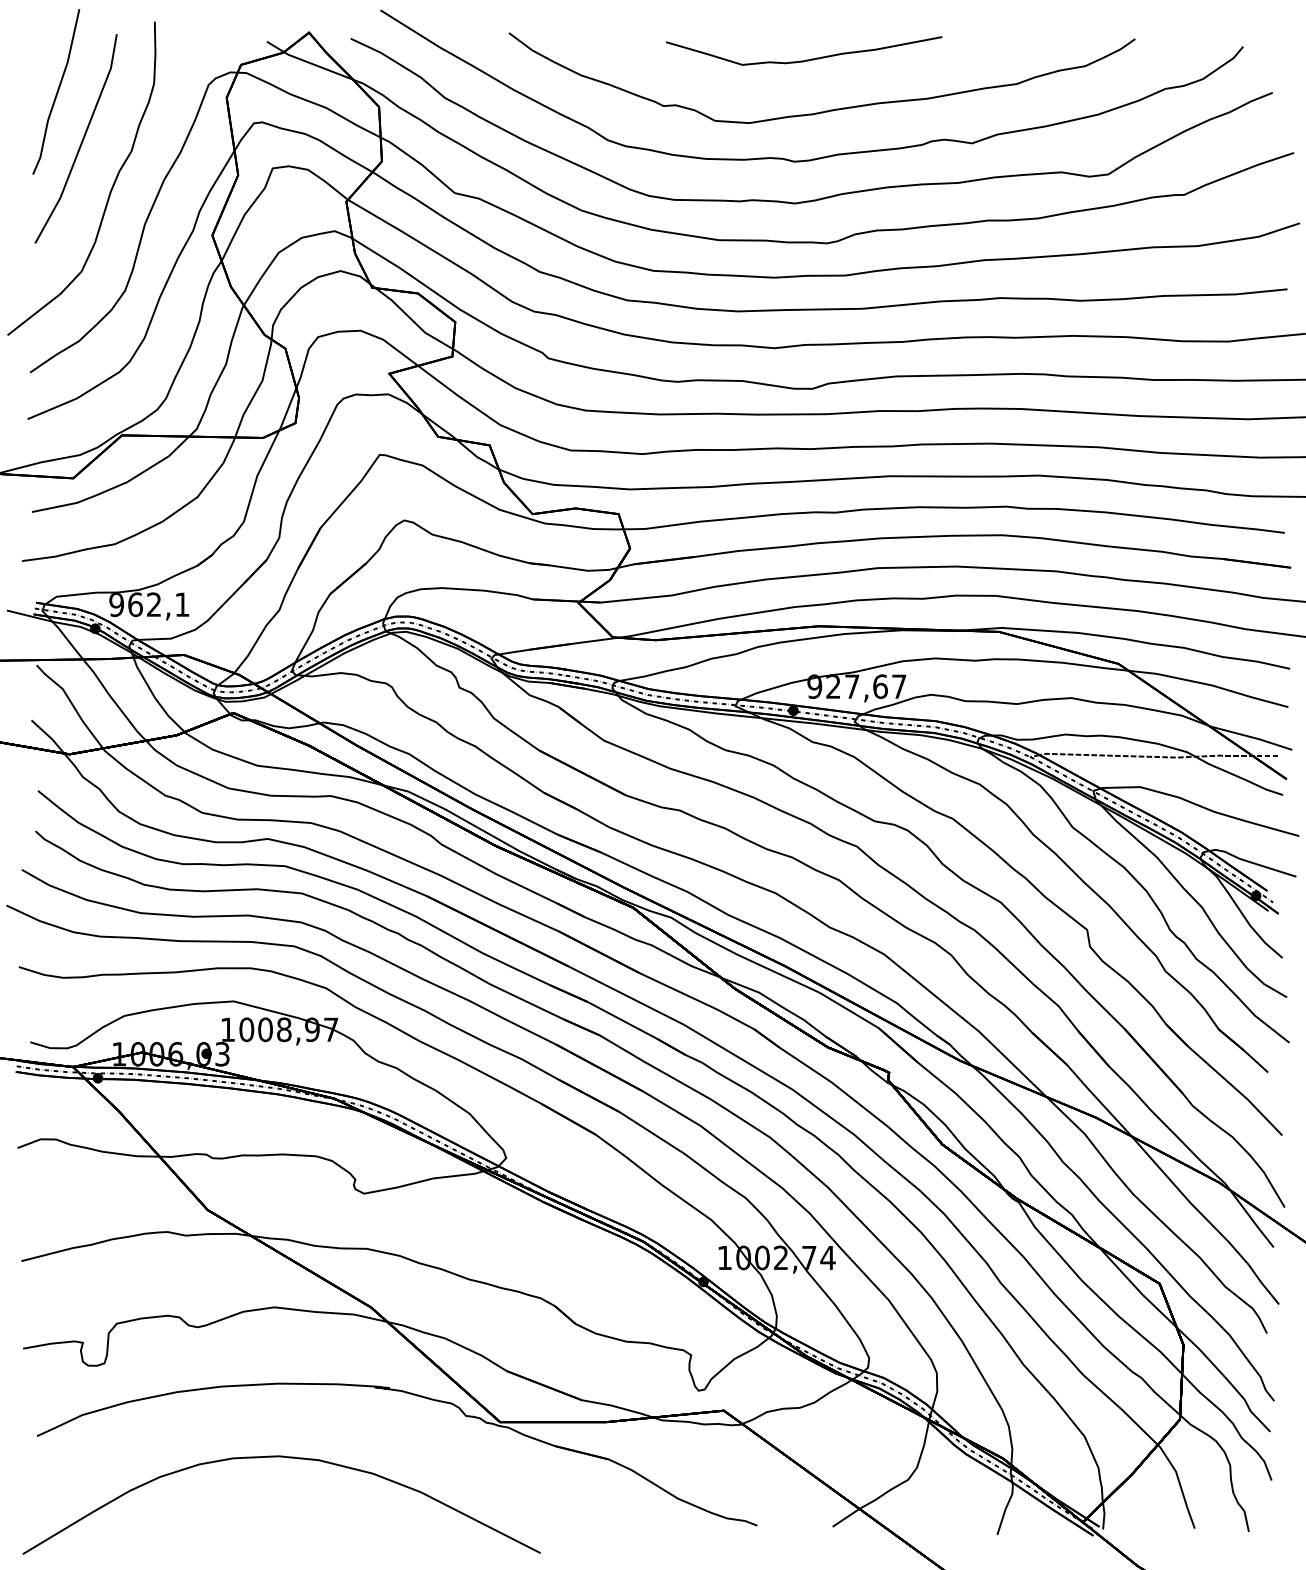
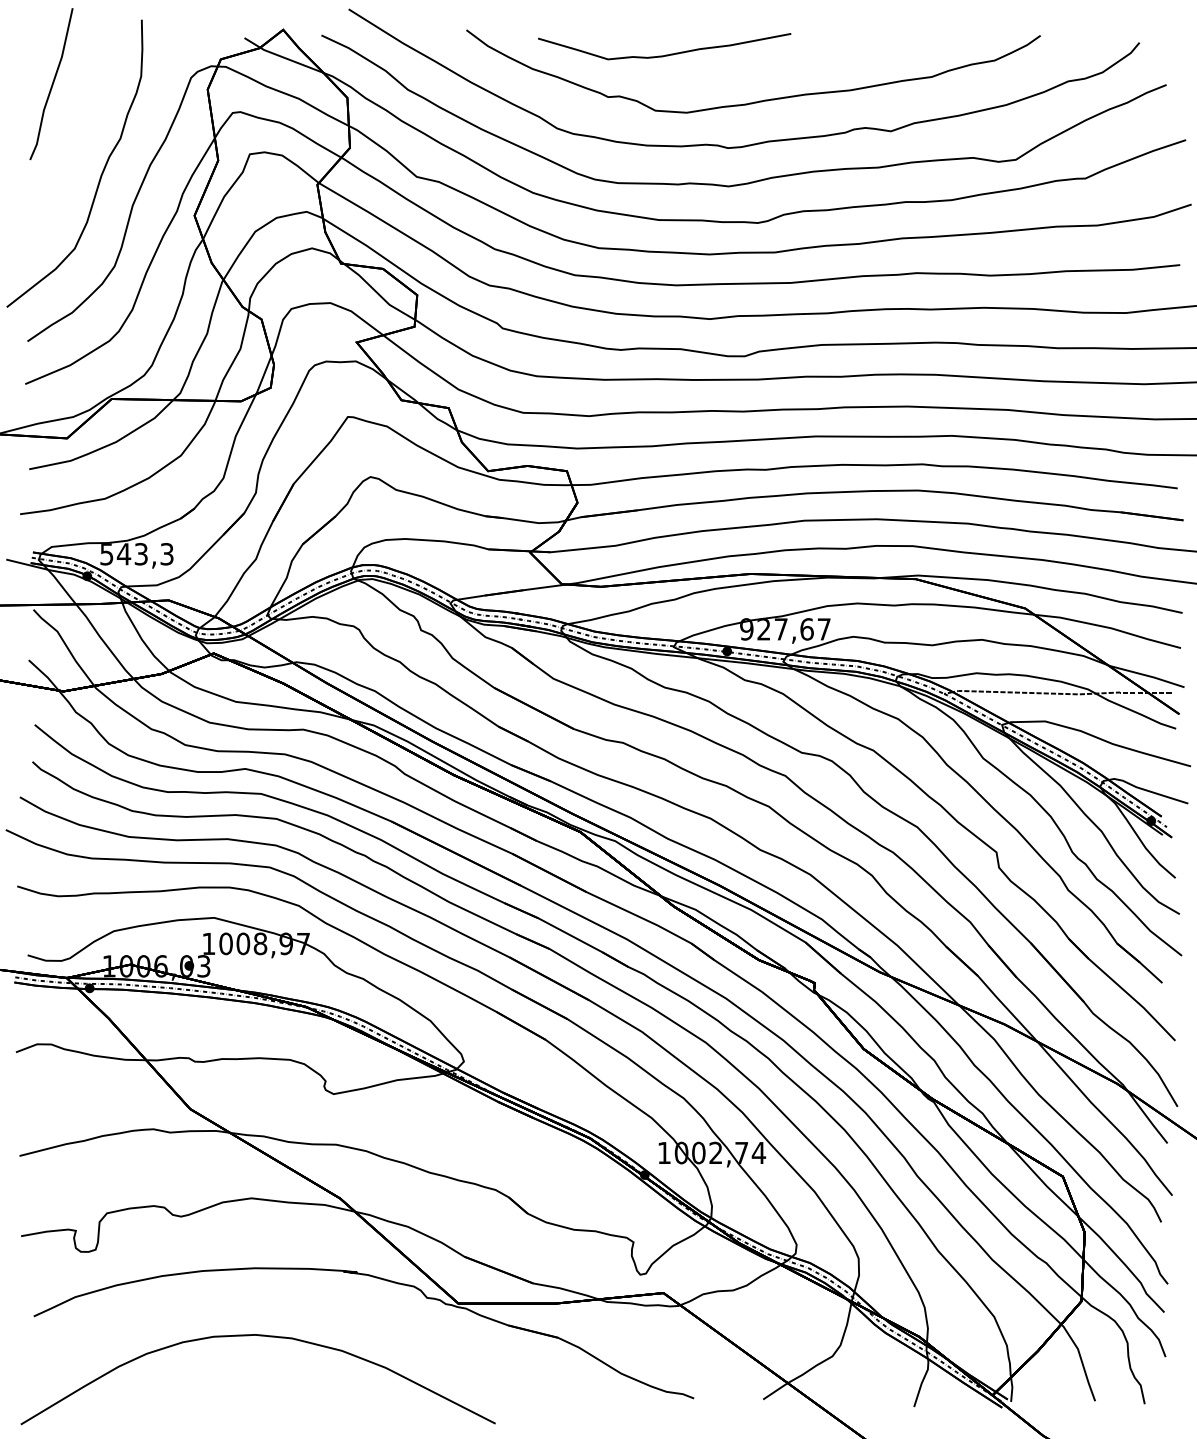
curve: (806, 59) -> (666, 54), moved
line: (81, 140) -> (74, 128), removed
text: (149, 604) -> (136, 554), 962,1 -> 543,3

